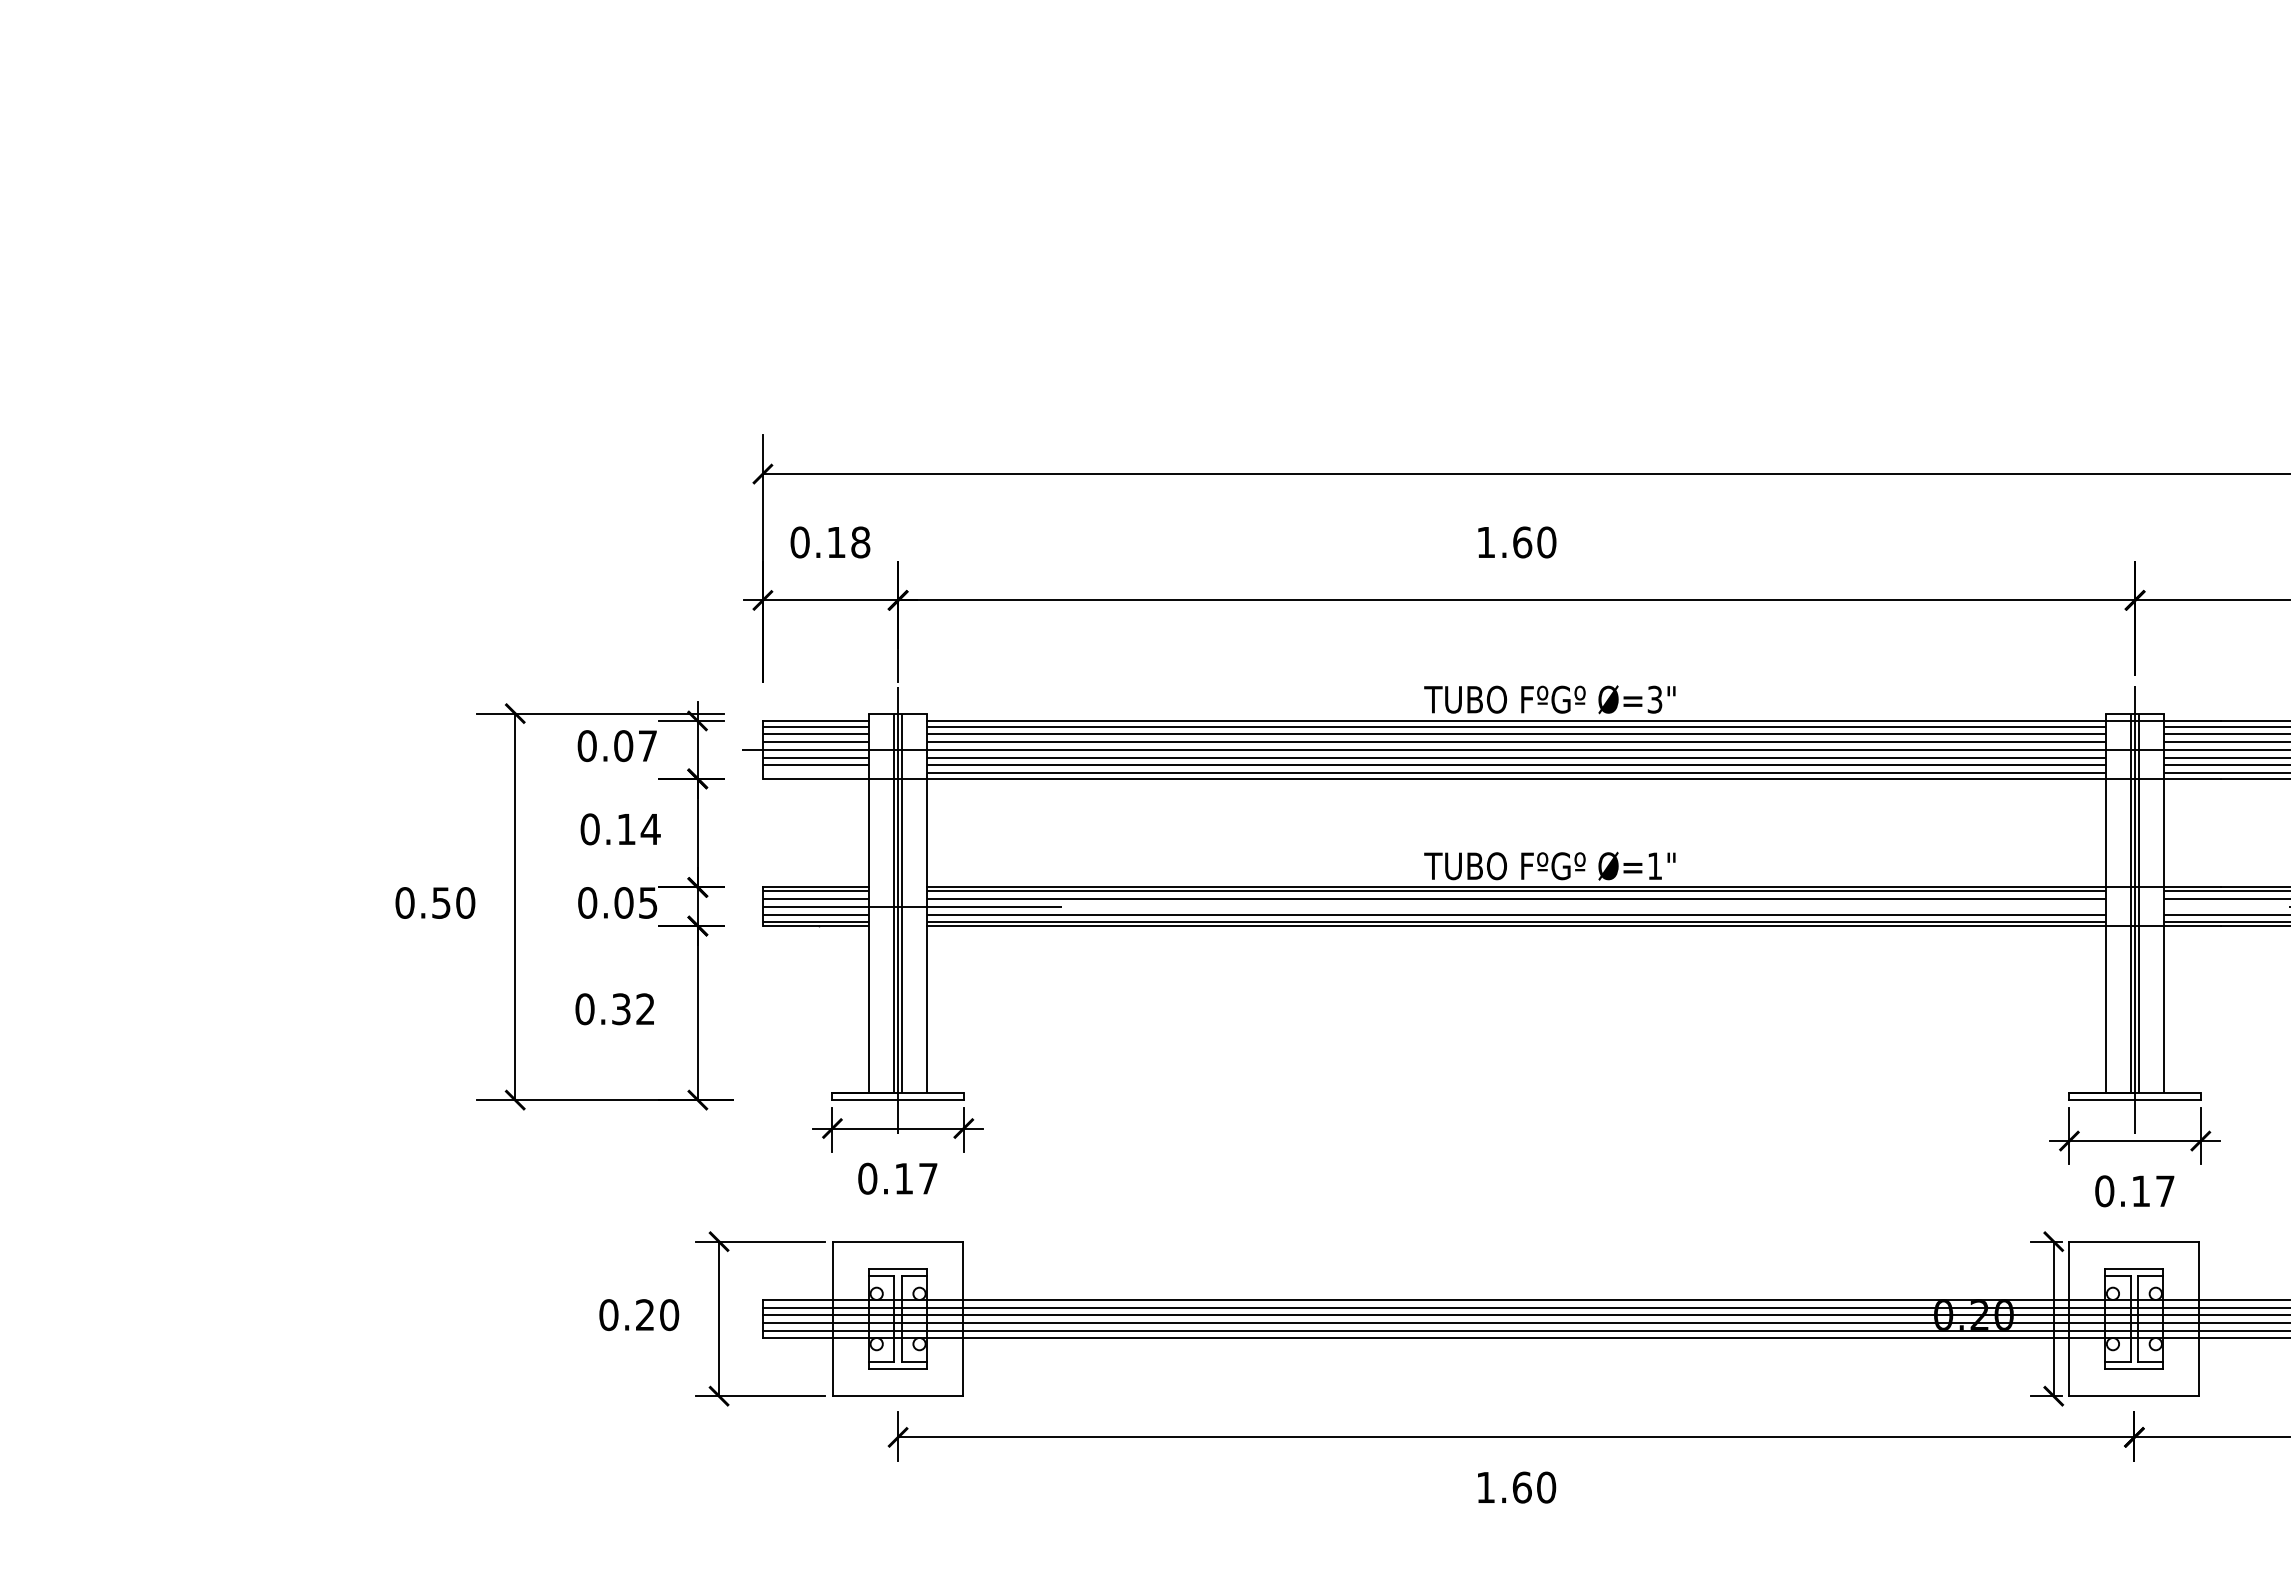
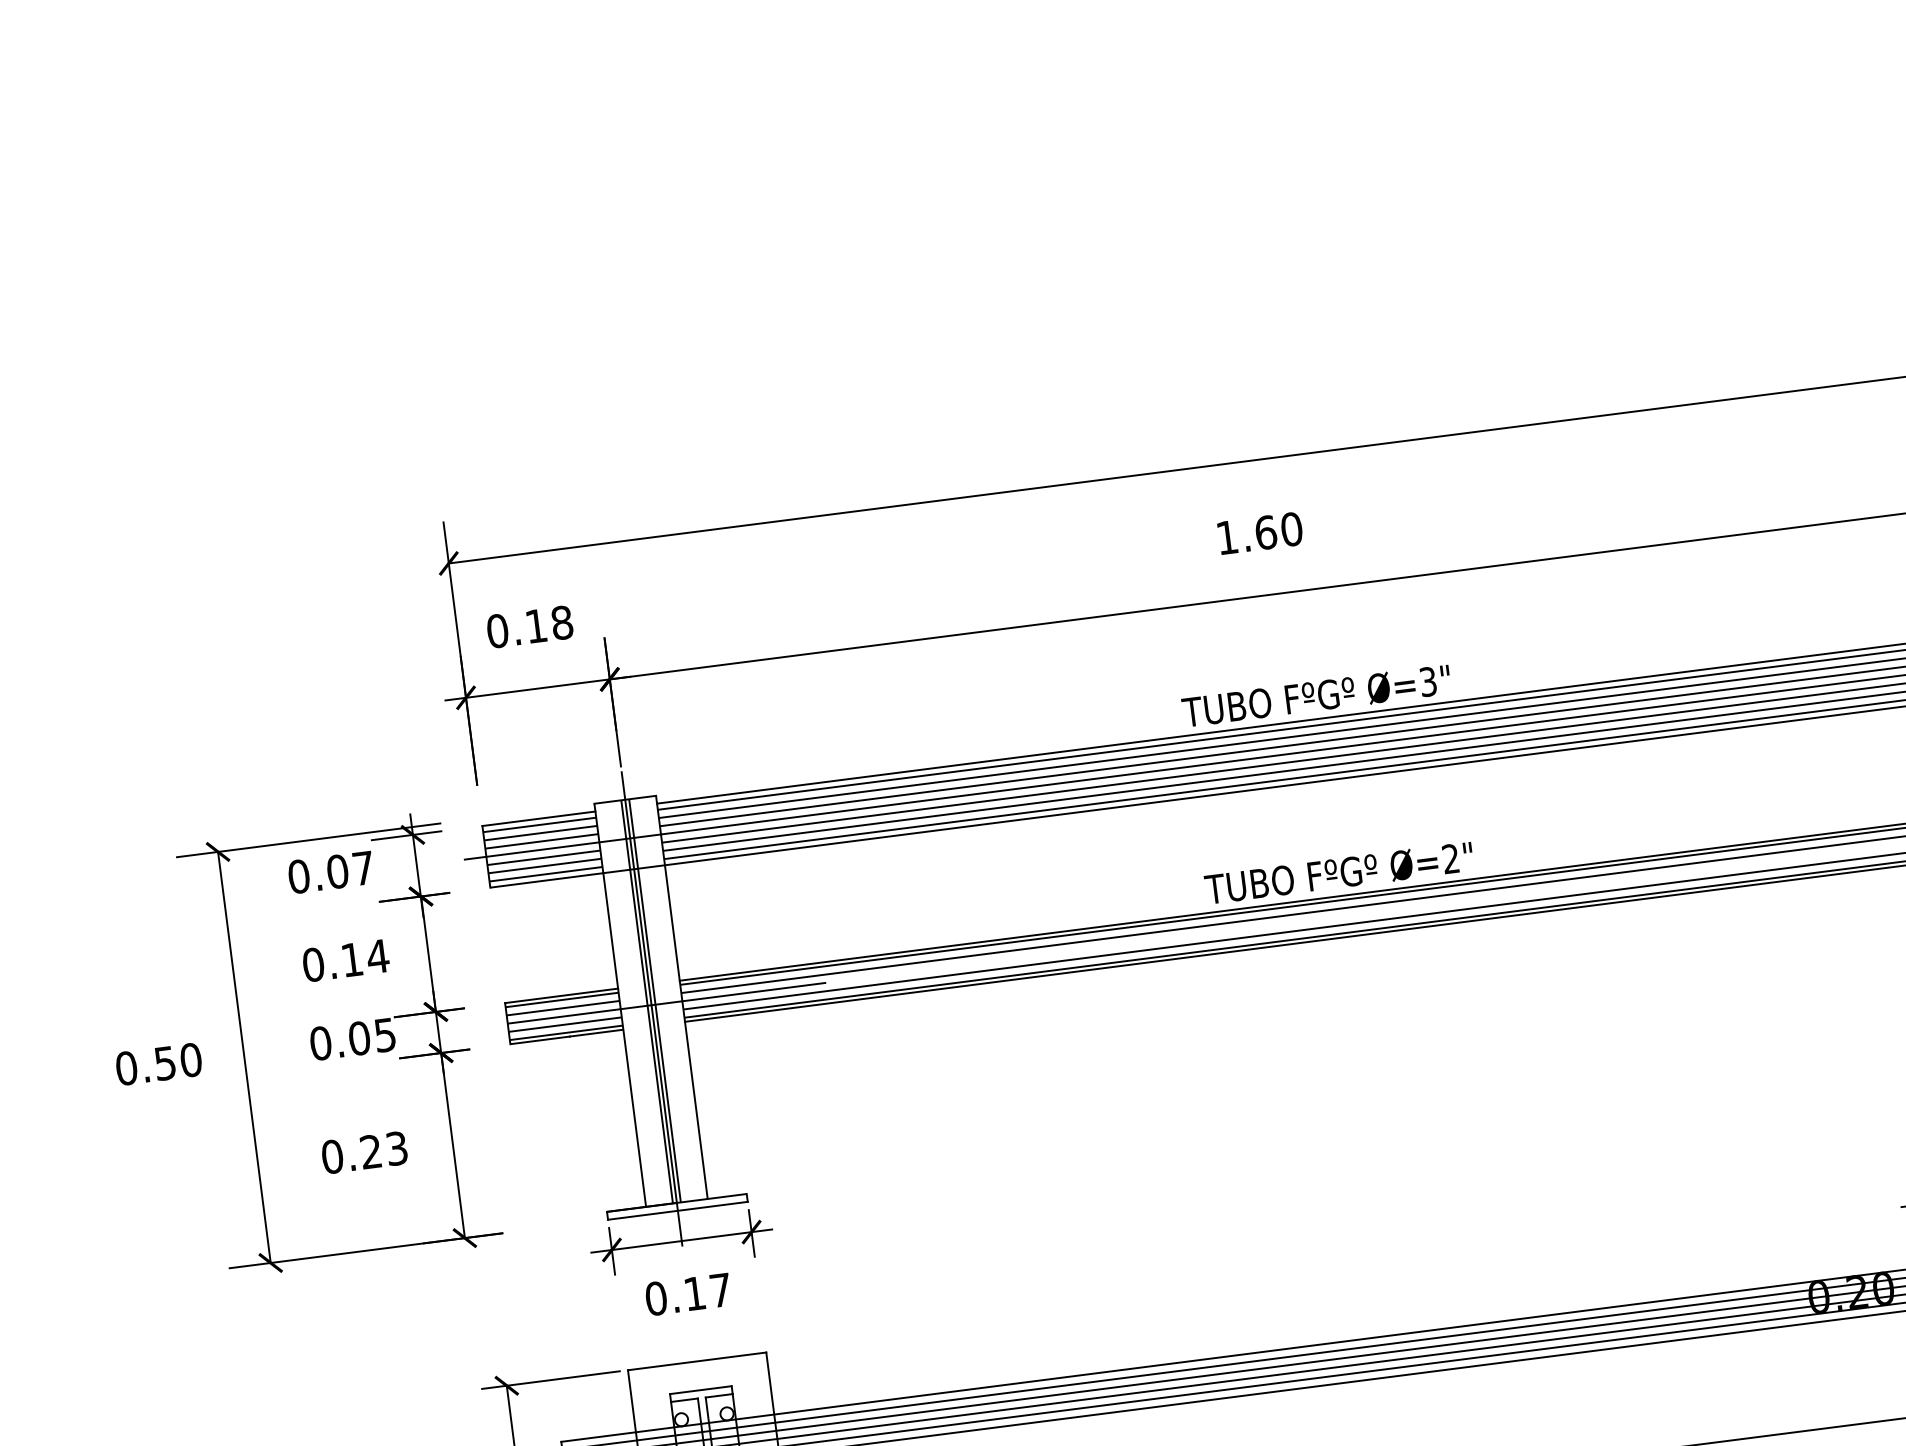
line: (815, 773) -> (545, 874), added
text: (1654, 865) -> (1450, 858), Ø=1" -> Ø=2"
text: (633, 1009) -> (384, 1150), 0.32 -> 0.23

